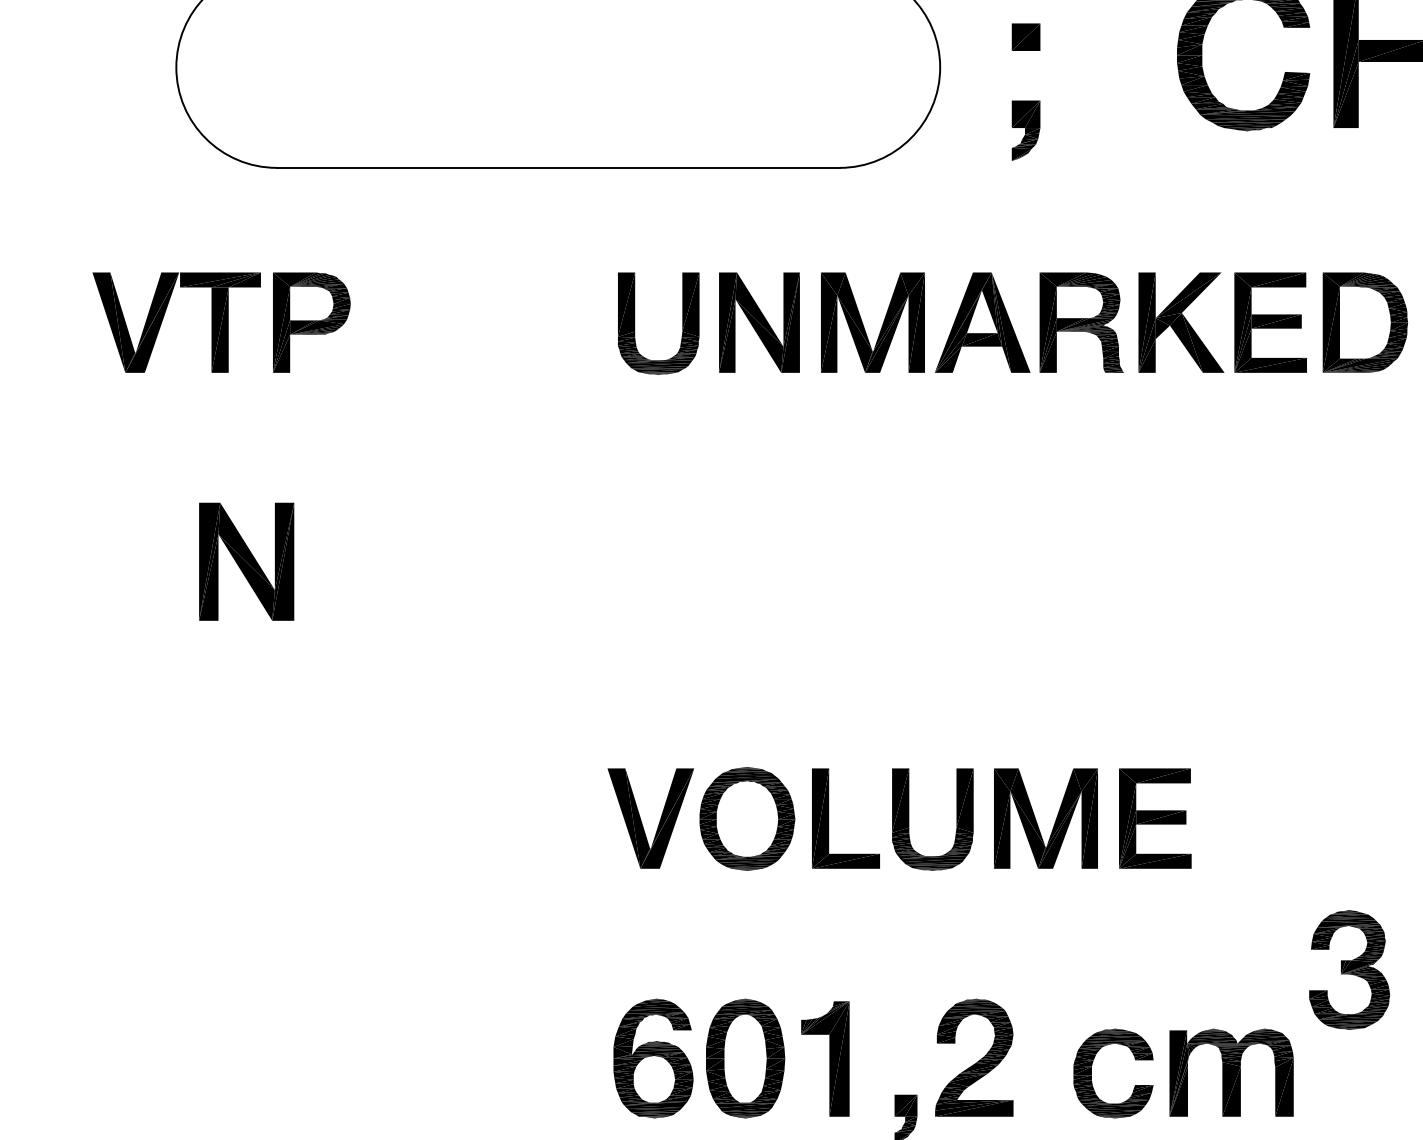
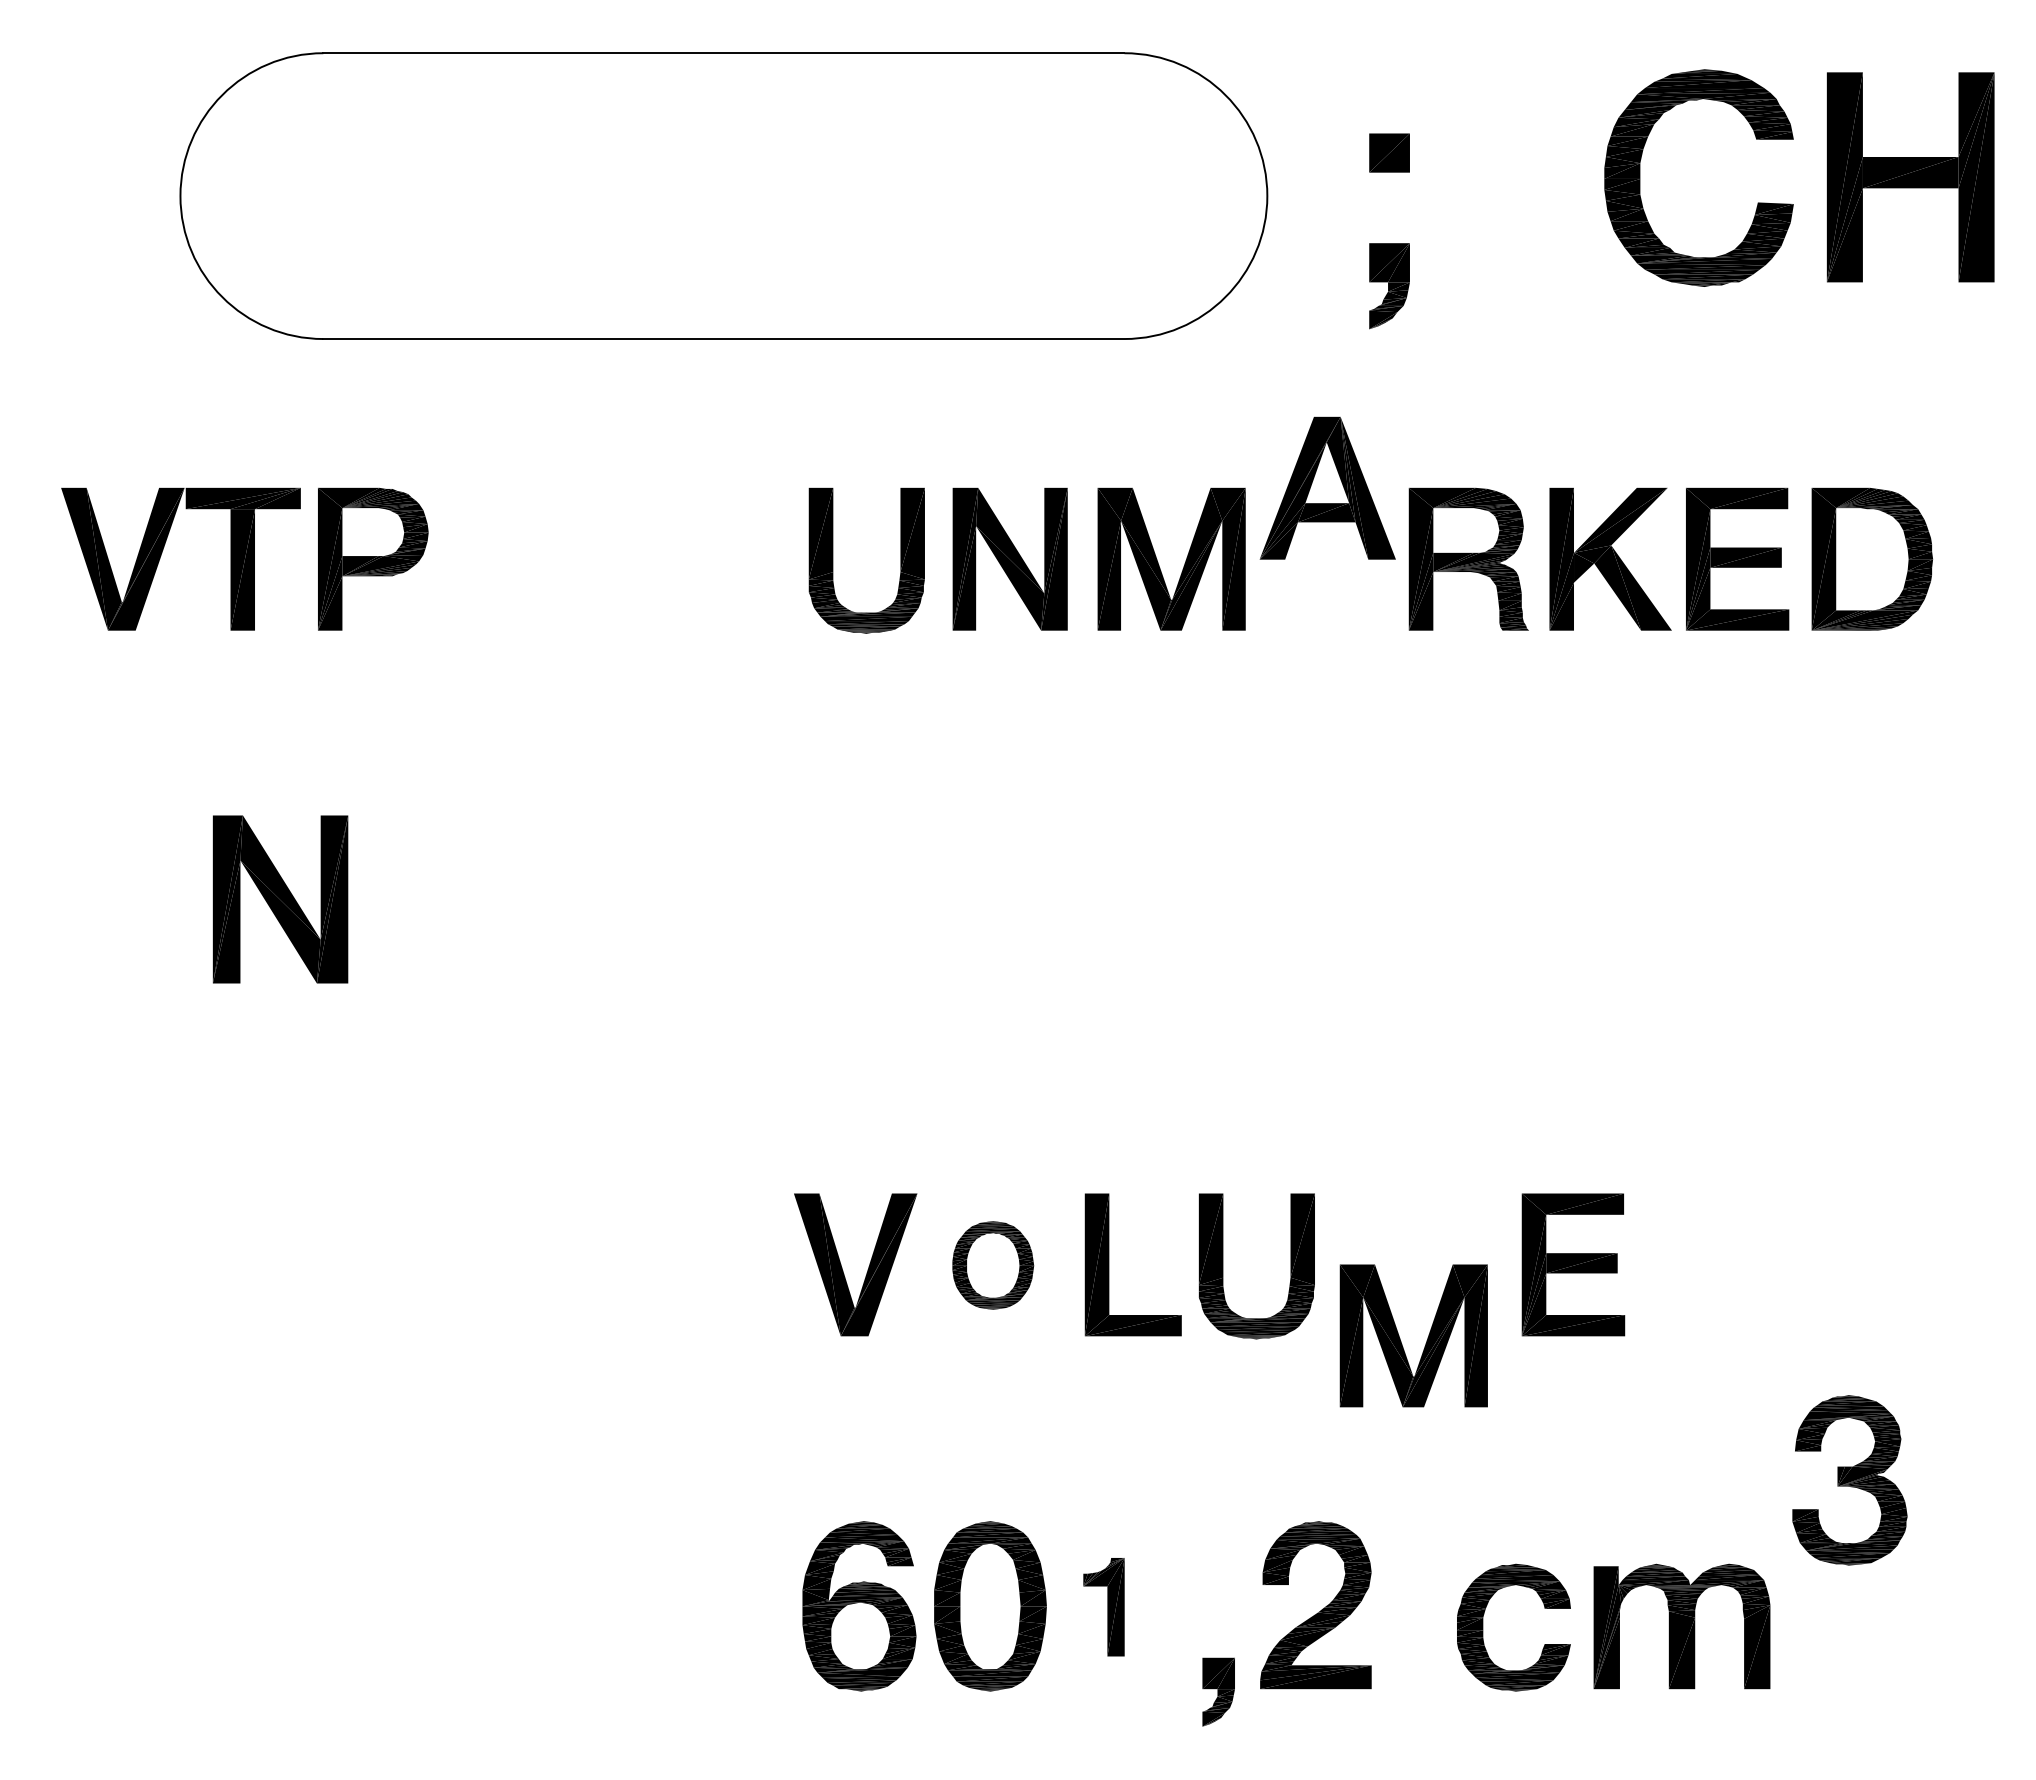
part: (982, 322) -> (1327, 487), moved
part: (747, 819) -> (993, 1265), size x0.6
part: (1036, 820) -> (1400, 1338), moved
part: (825, 1059) -> (1103, 1607), size x0.6

